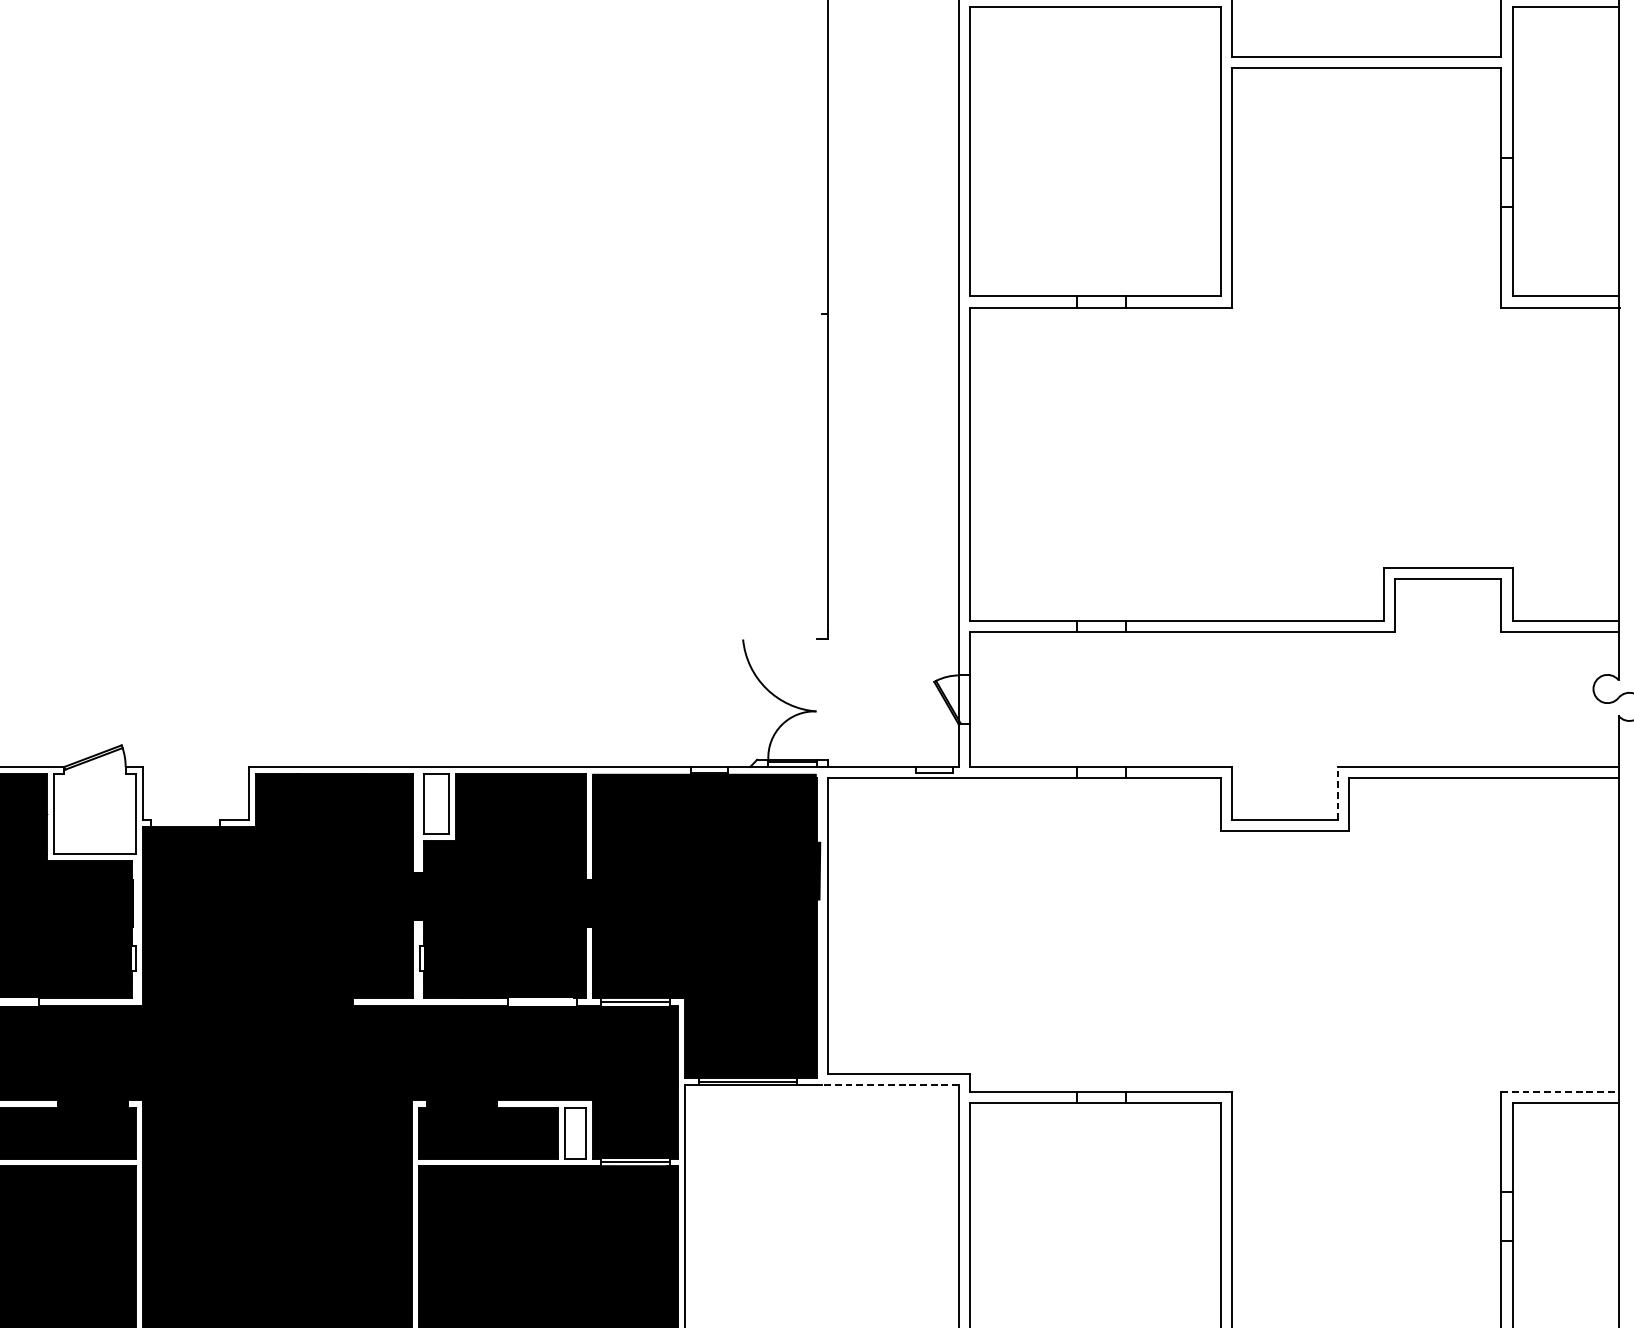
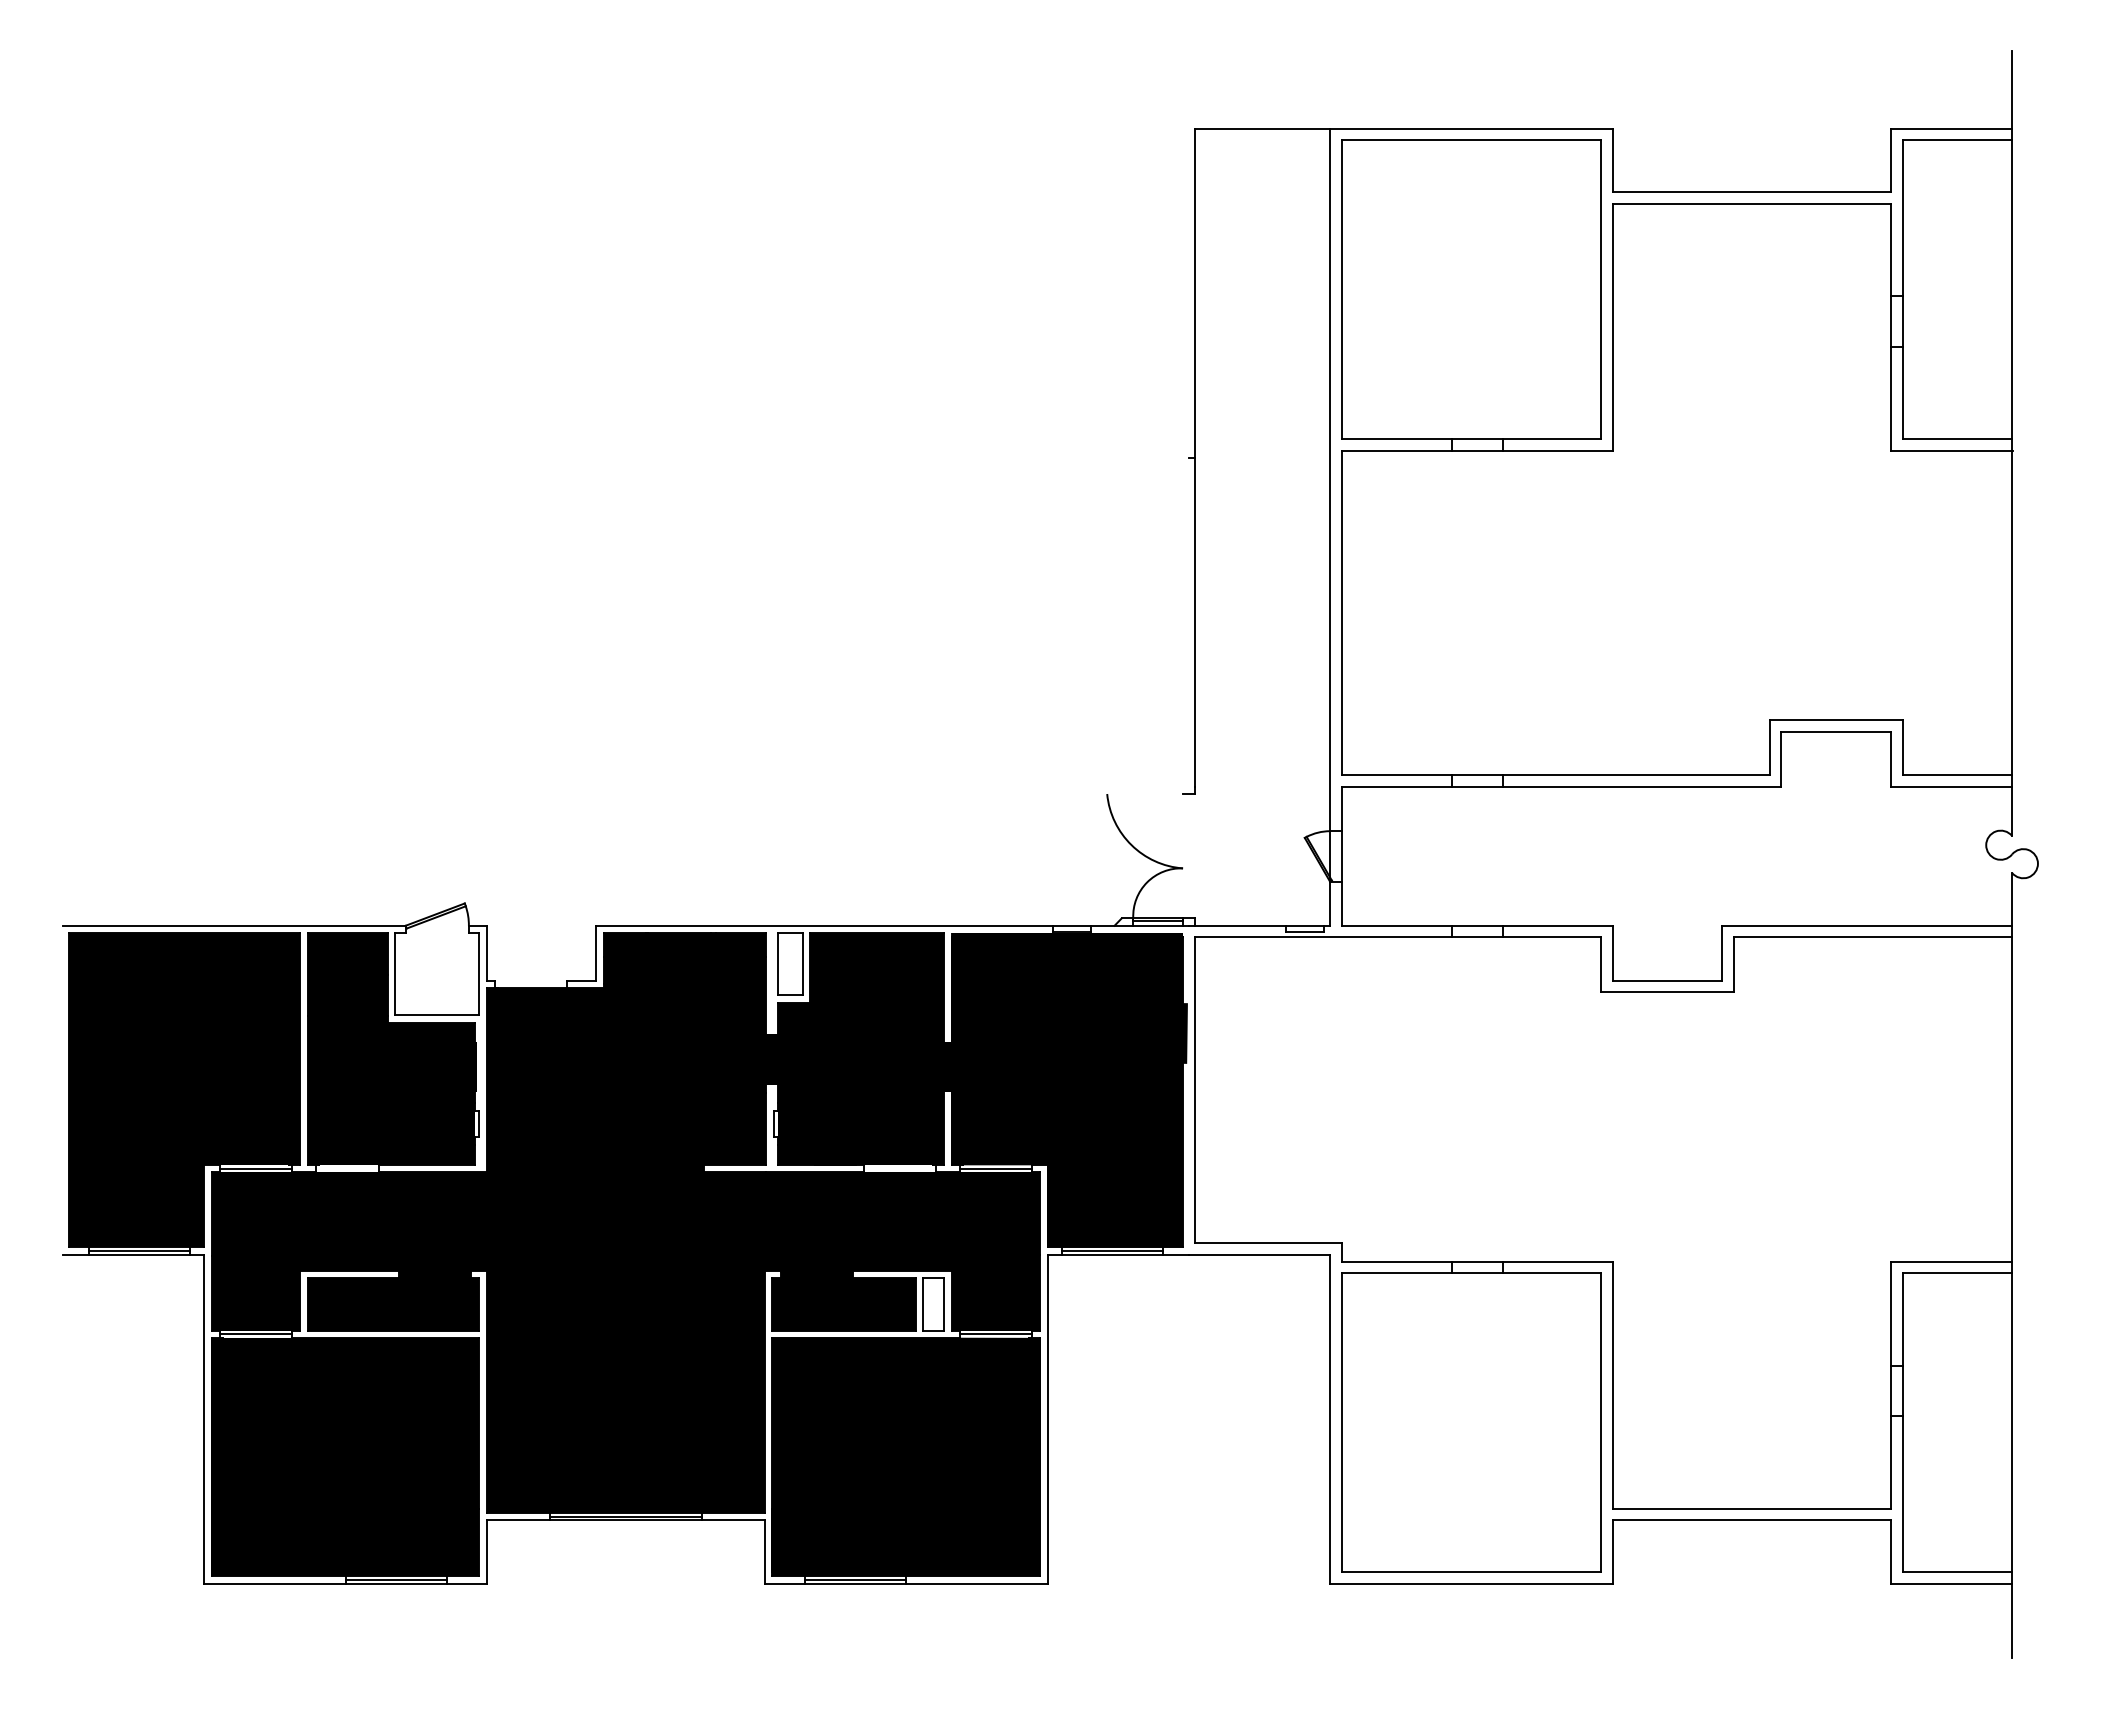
line: (1338, 792) -> (1722, 952), dashed -> solid
line: (890, 1084) -> (1259, 1254), dashed -> solid
line: (1559, 1091) -> (1951, 1261), dashed -> solid

